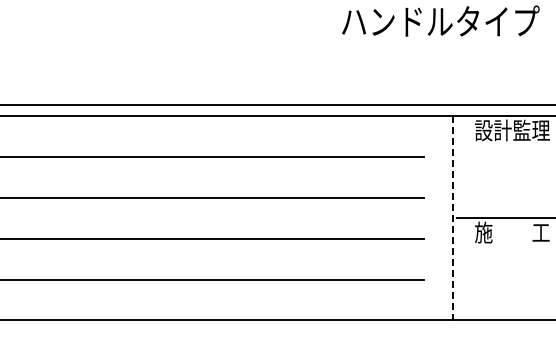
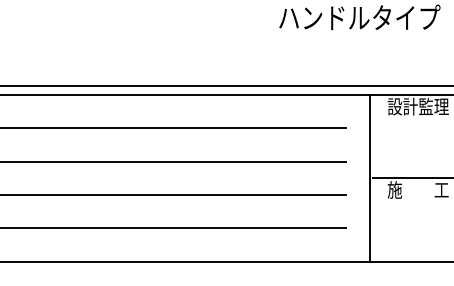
line: (452, 218) -> (369, 178), dashed -> solid

